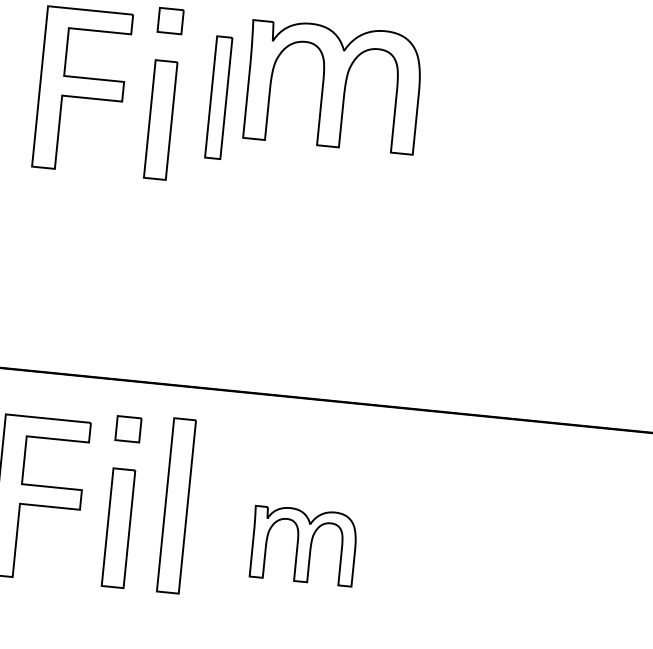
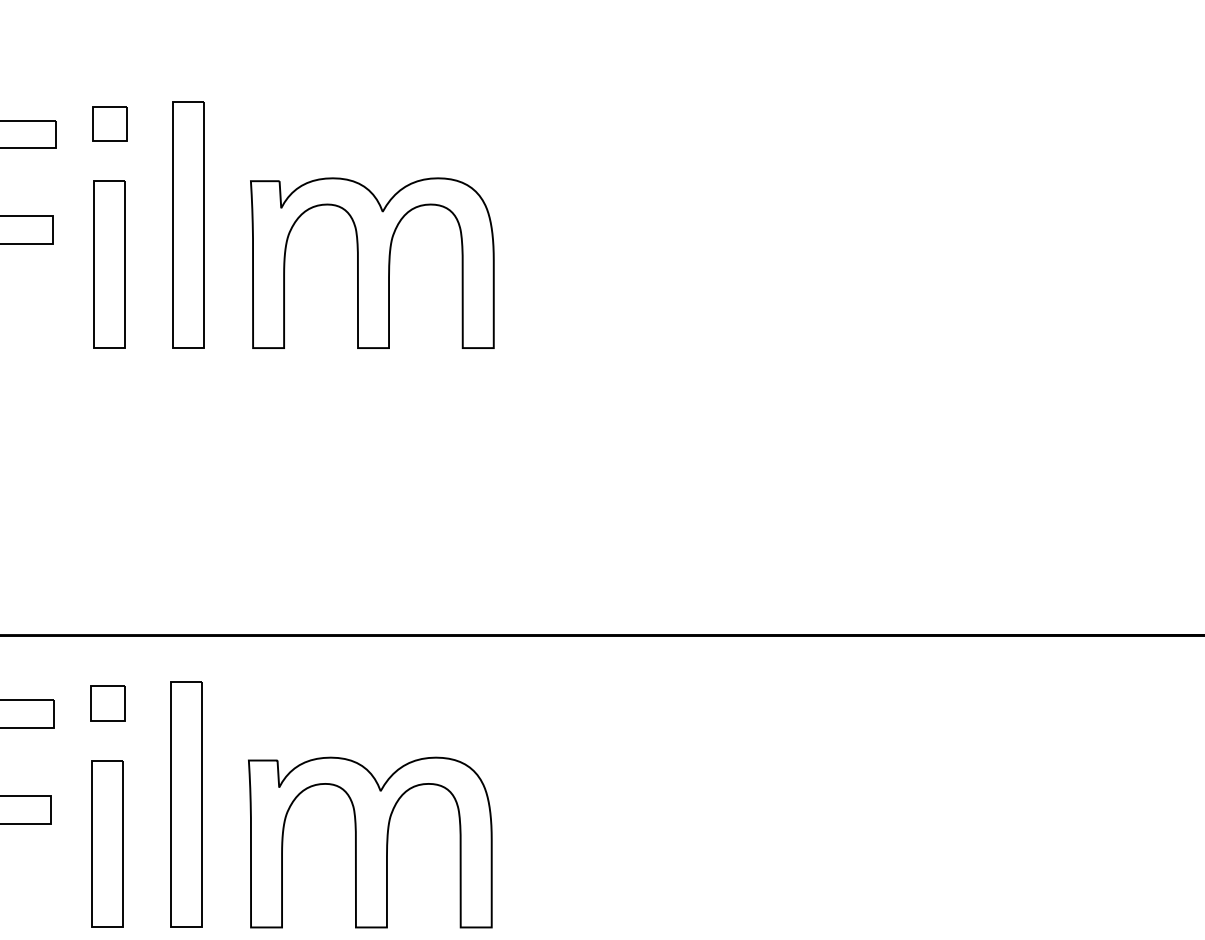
part: (333, 85) -> (372, 262), moved
part: (218, 97) -> (188, 224), size x1.43
part: (303, 545) -> (370, 842), size x1.67

